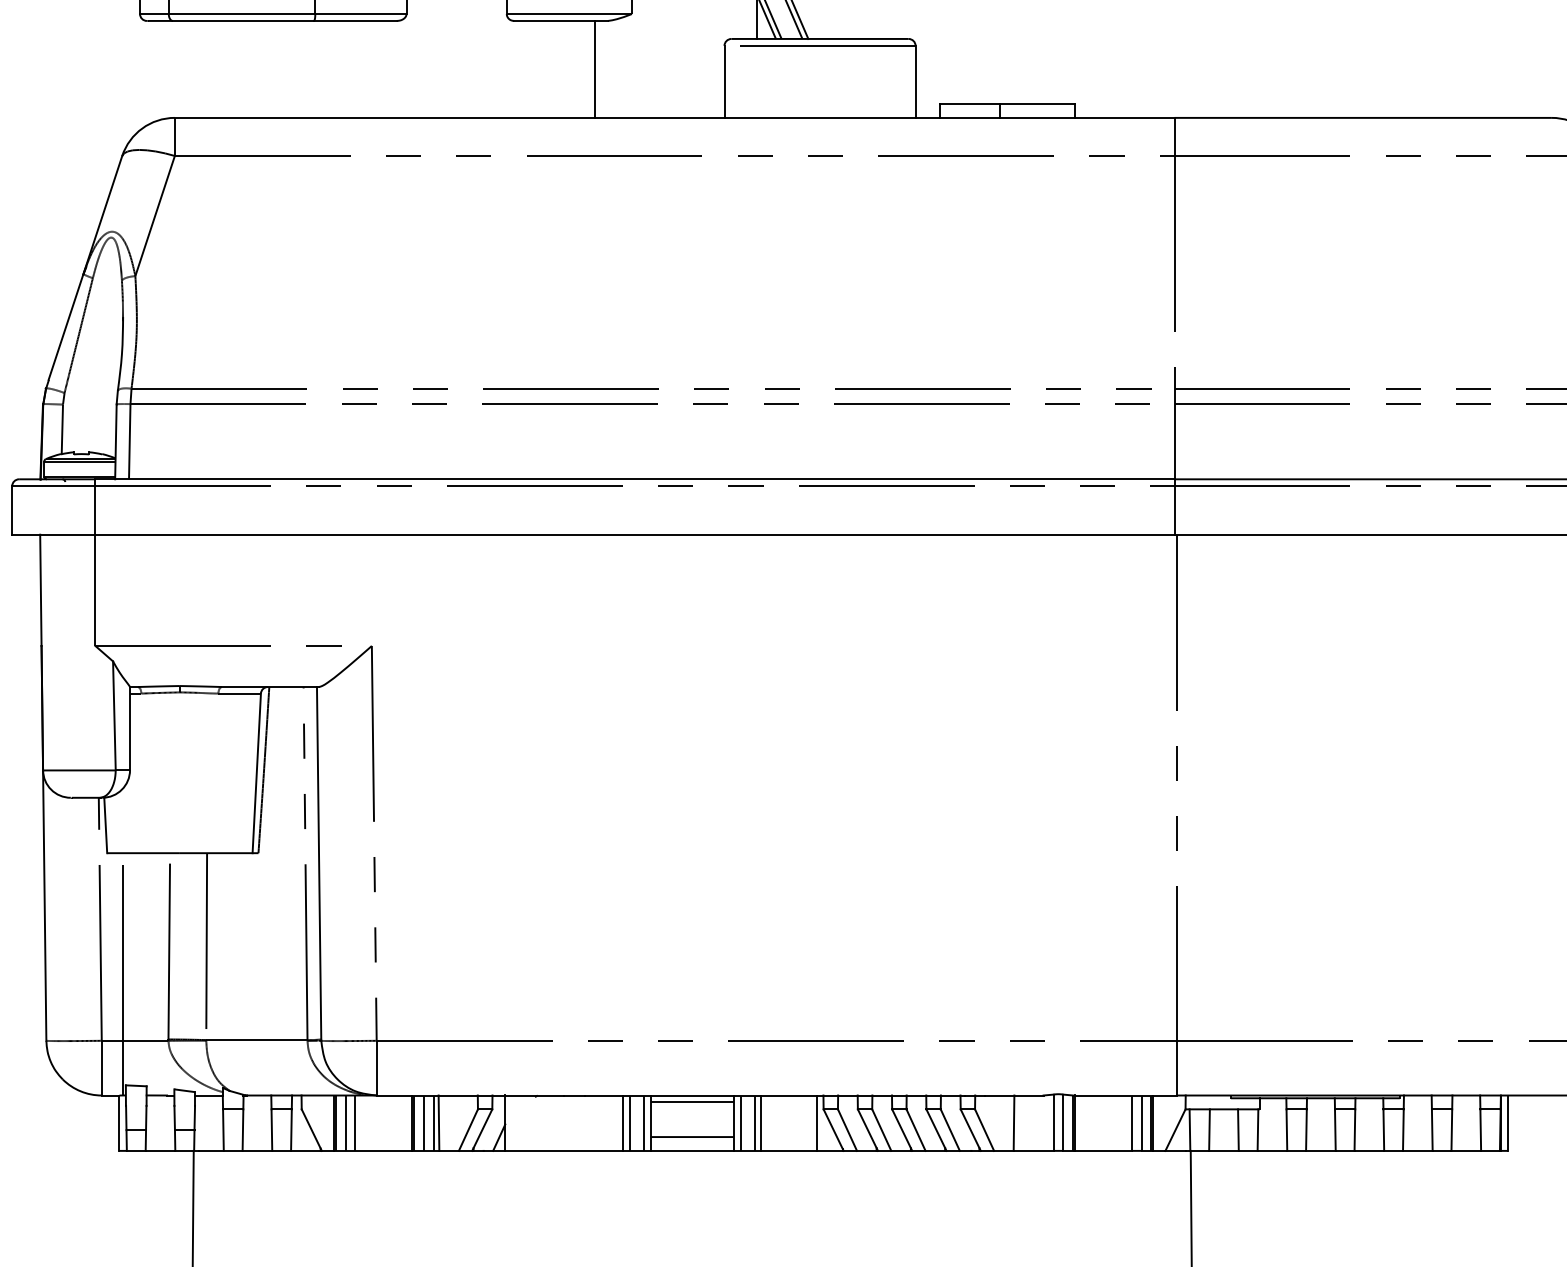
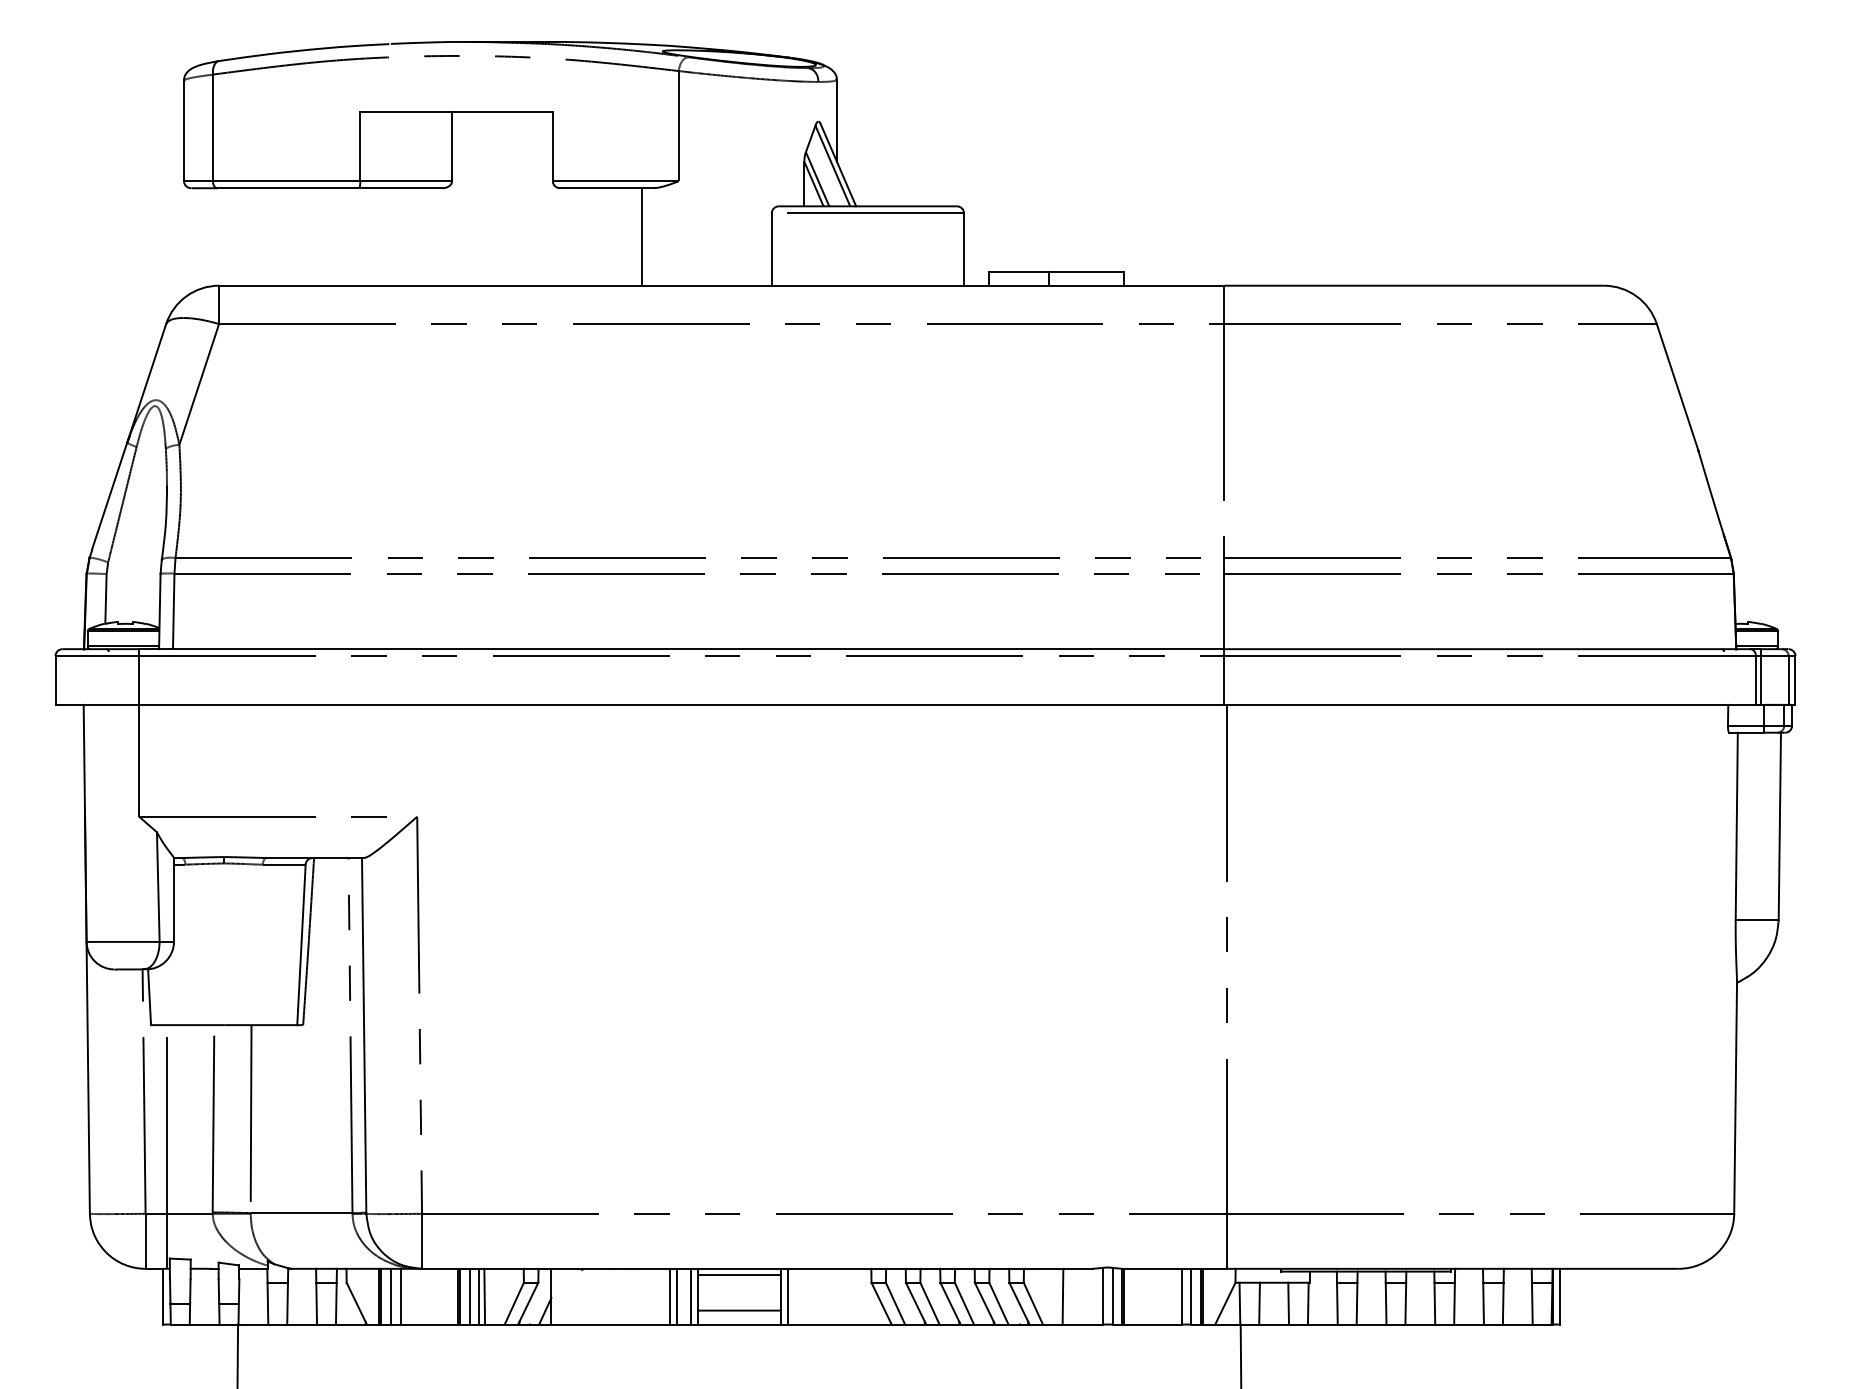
line: (755, 1123) -> (802, 1296), removed
line: (761, 1123) -> (809, 1296), removed
line: (816, 1123) -> (864, 1296), removed

